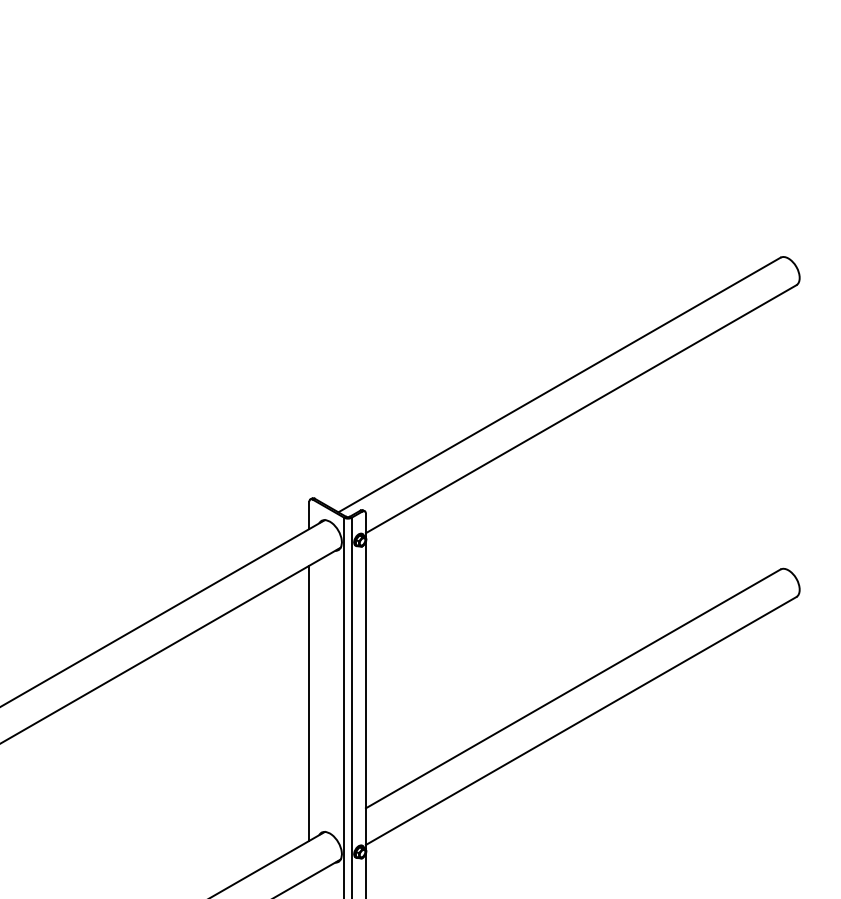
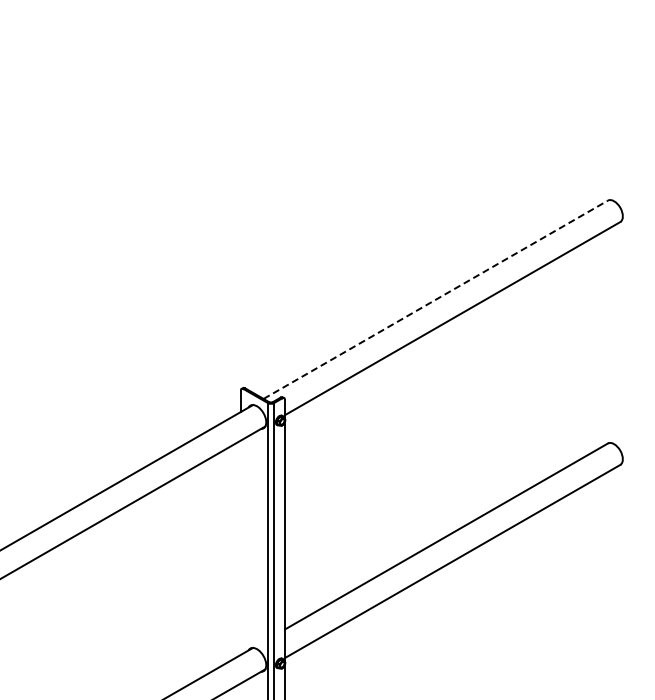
line: (559, 384) -> (435, 299), solid -> dashed
line: (308, 703) -> (240, 547), removed

